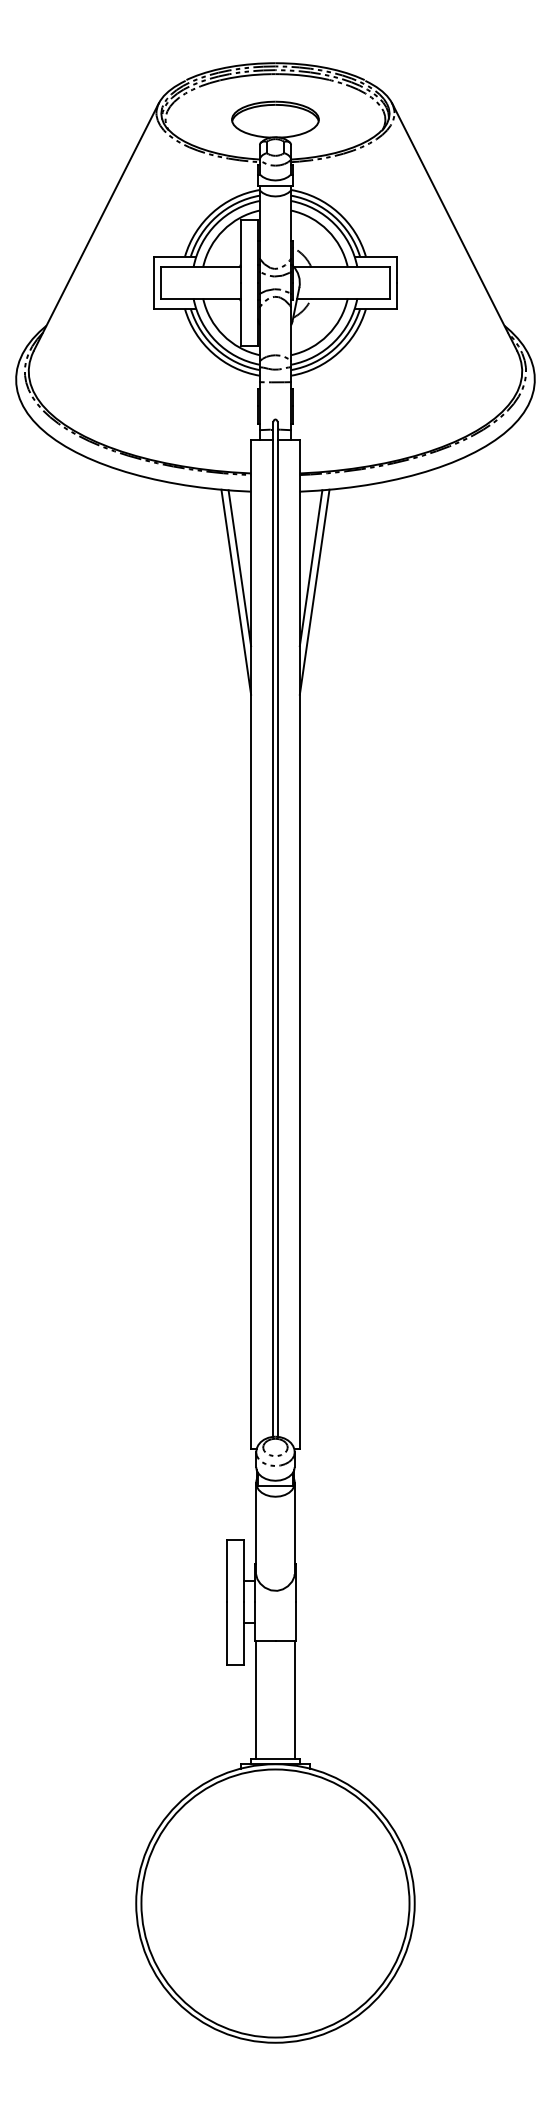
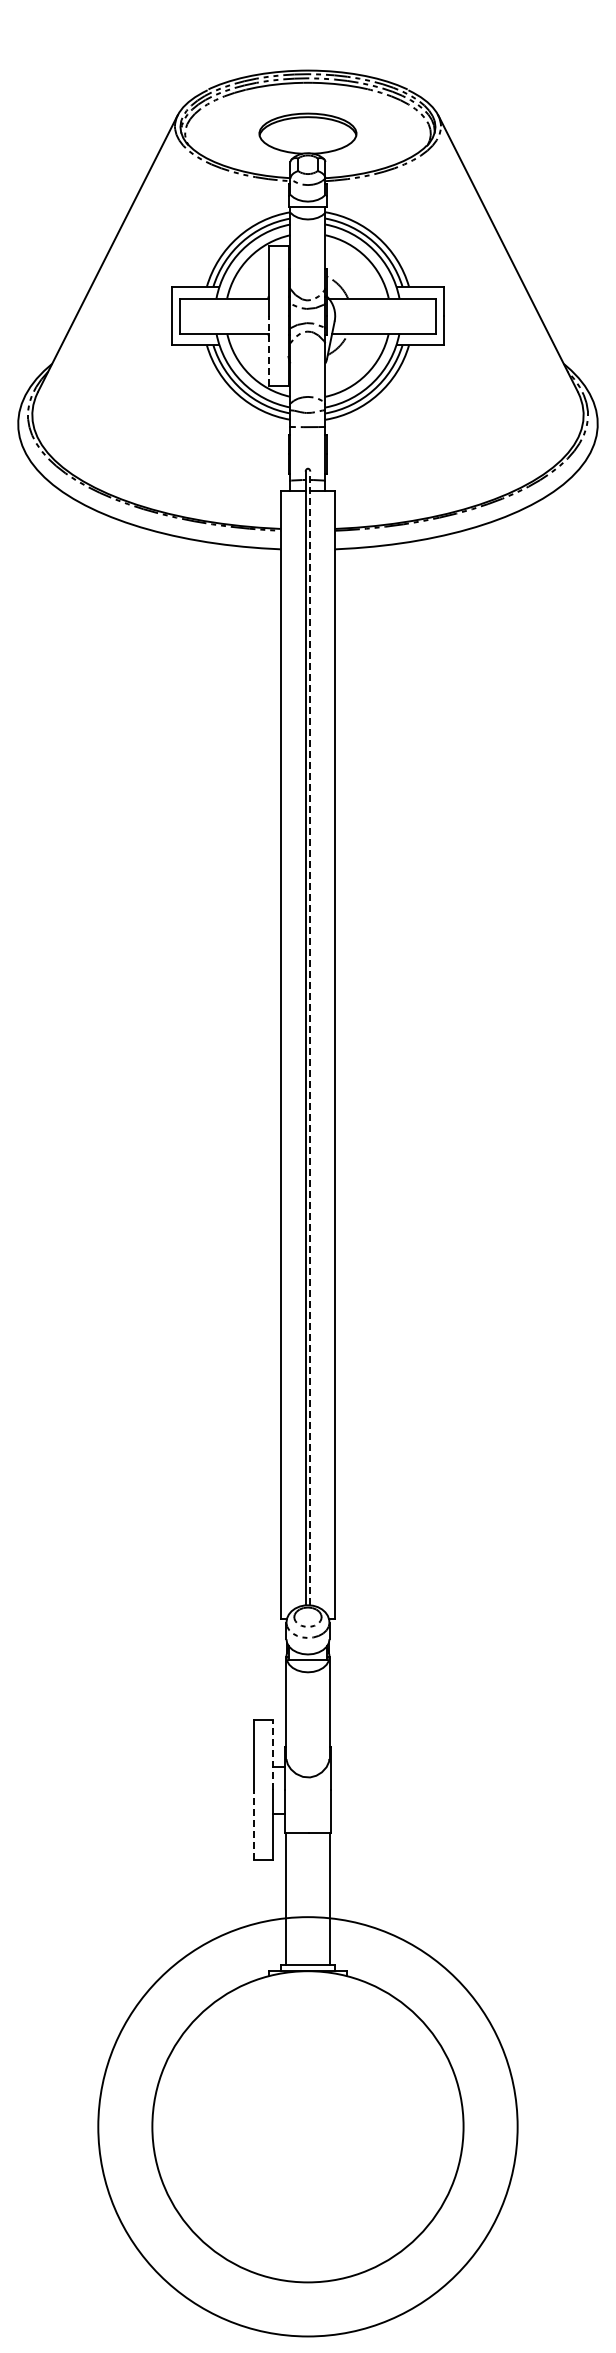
line: (241, 313) -> (269, 350), solid -> dashed
line: (239, 567) -> (267, 634), removed
line: (310, 567) -> (347, 634), removed
line: (235, 592) -> (263, 661), removed
line: (314, 592) -> (351, 661), removed
line: (277, 929) -> (310, 1038), solid -> dashed
line: (243, 1570) -> (272, 1754), solid -> dashed
line: (226, 1632) -> (253, 1824), solid -> dashed
circle: (275, 1903) -> (307, 2126), size x1.4

